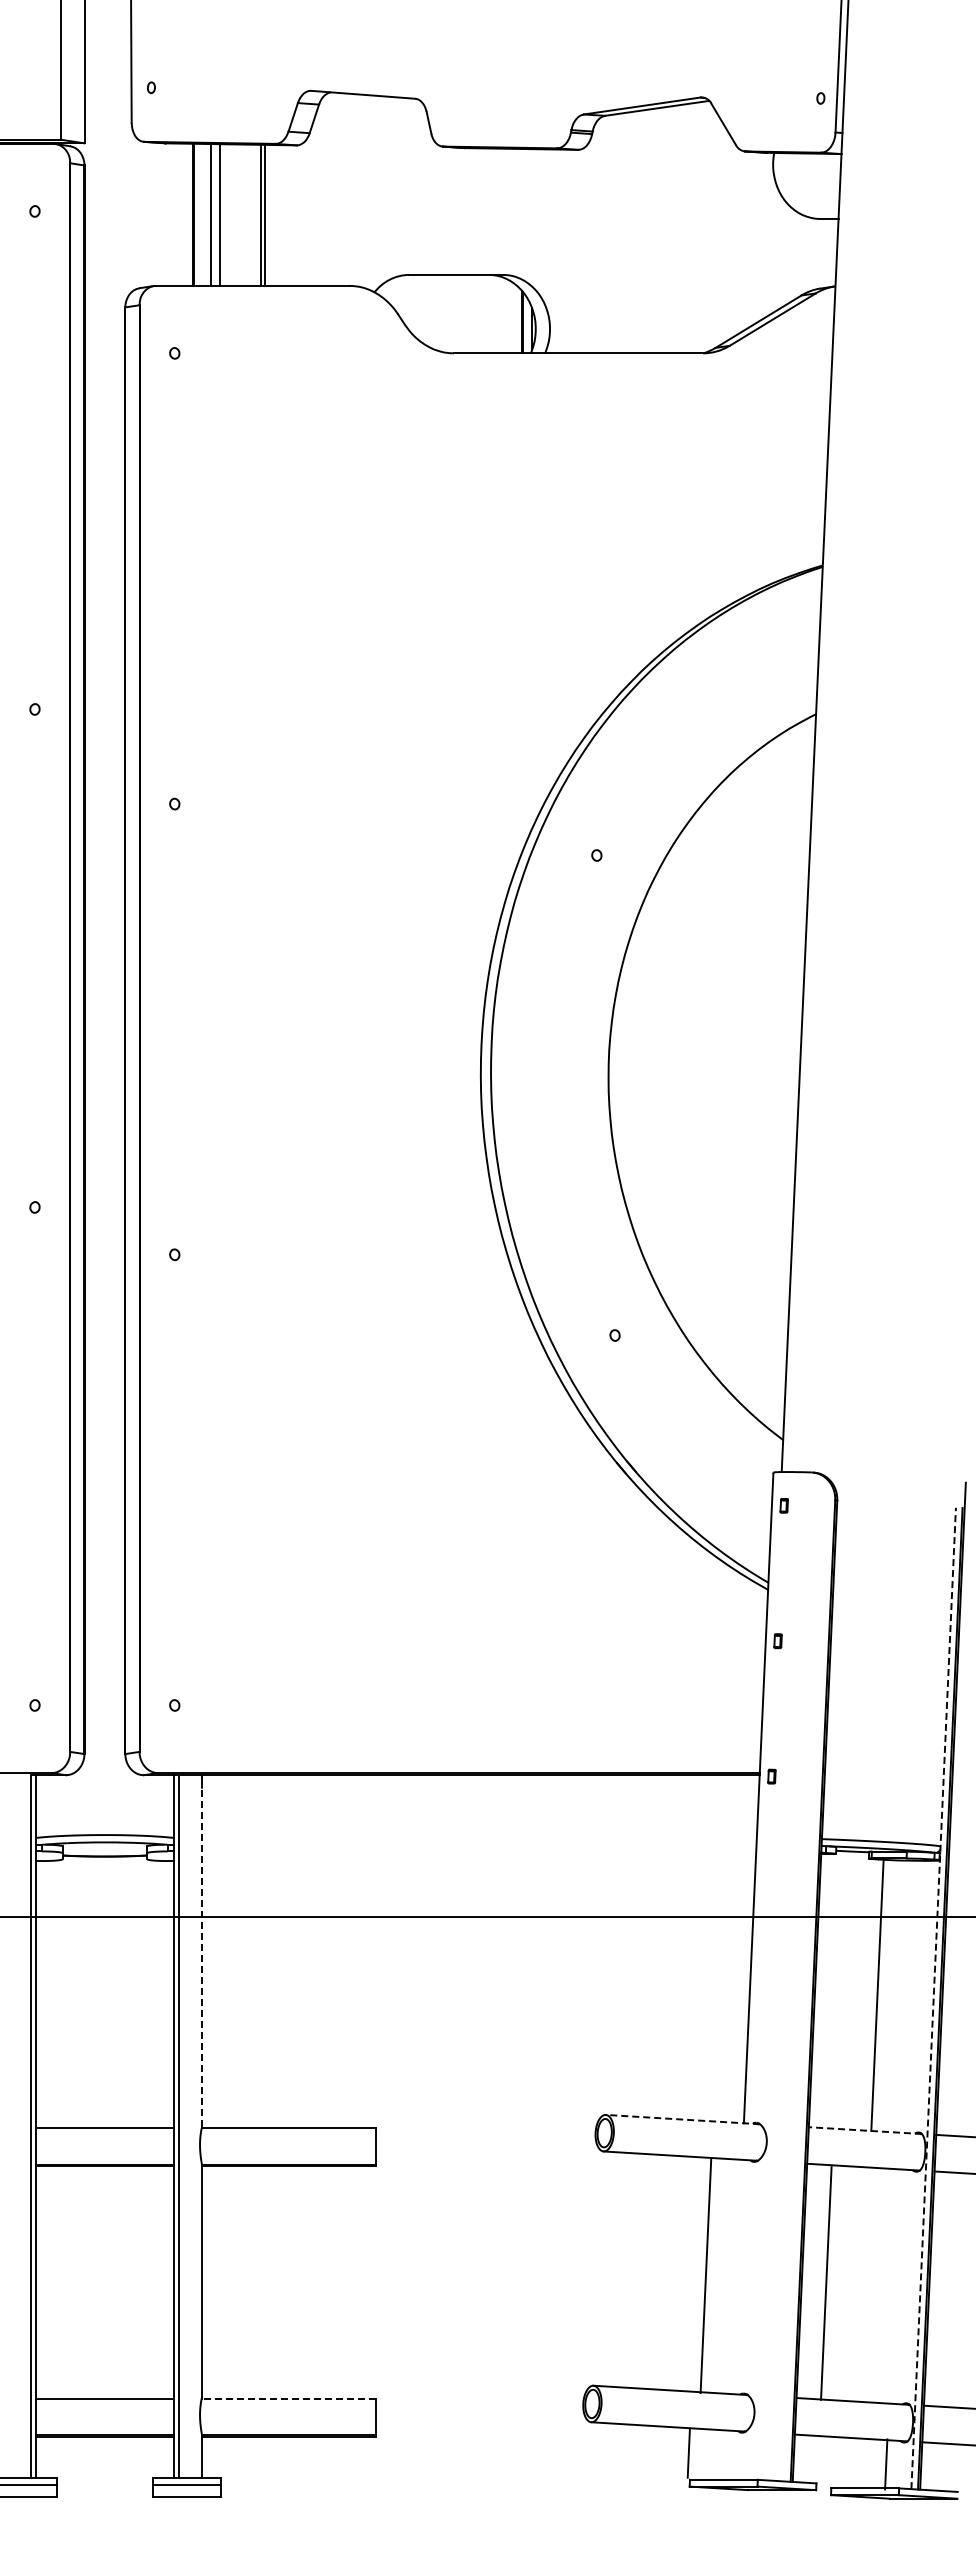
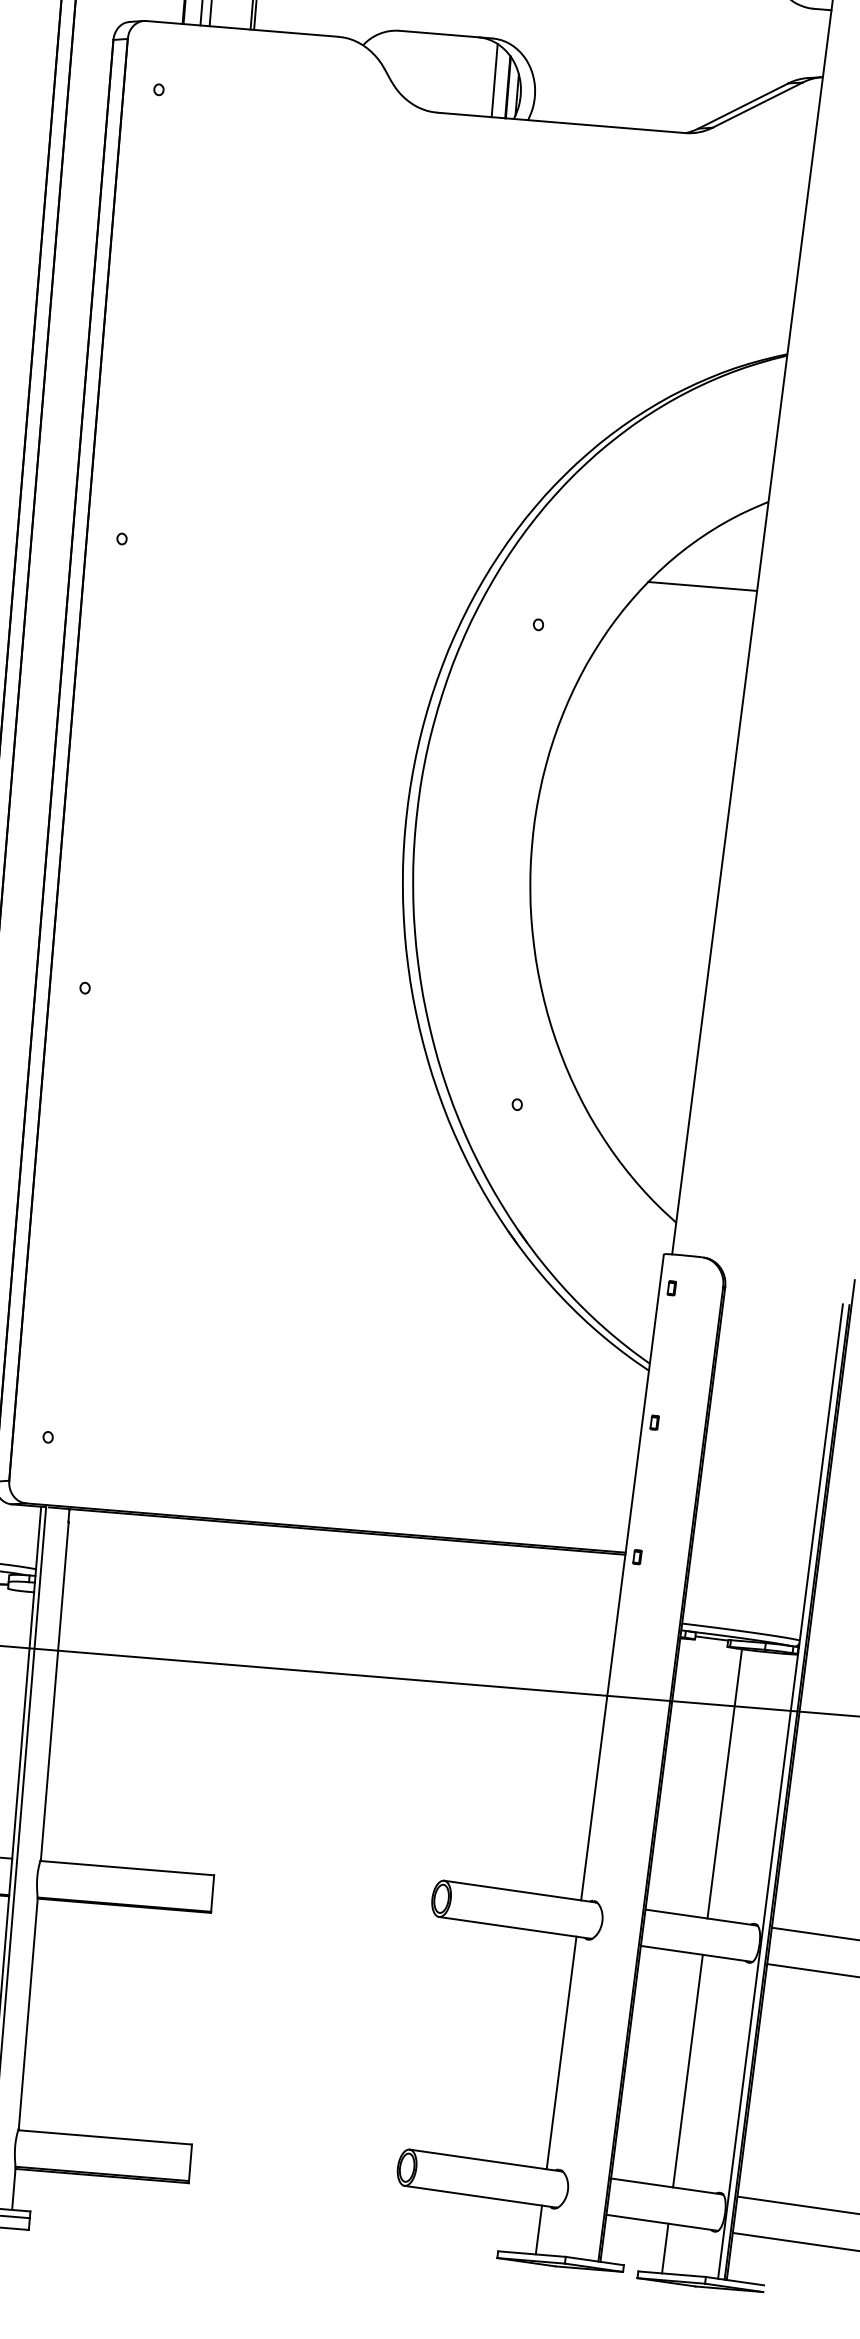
line: (508, 316) -> (494, 80), added
line: (756, 803) -> (701, 586), added
line: (202, 1957) -> (55, 1690), dashed -> solid
line: (933, 1997) -> (780, 1790), dashed -> solid
line: (682, 2119) -> (520, 1891), dashed -> solid
line: (865, 2130) -> (701, 1917), dashed -> solid
line: (705, 2275) -> (561, 2052), moved
line: (826, 2282) -> (688, 2070), moved
line: (288, 2398) -> (104, 2137), dashed -> solid
line: (688, 2452) -> (538, 2229), moved
line: (886, 2464) -> (665, 2248), moved

